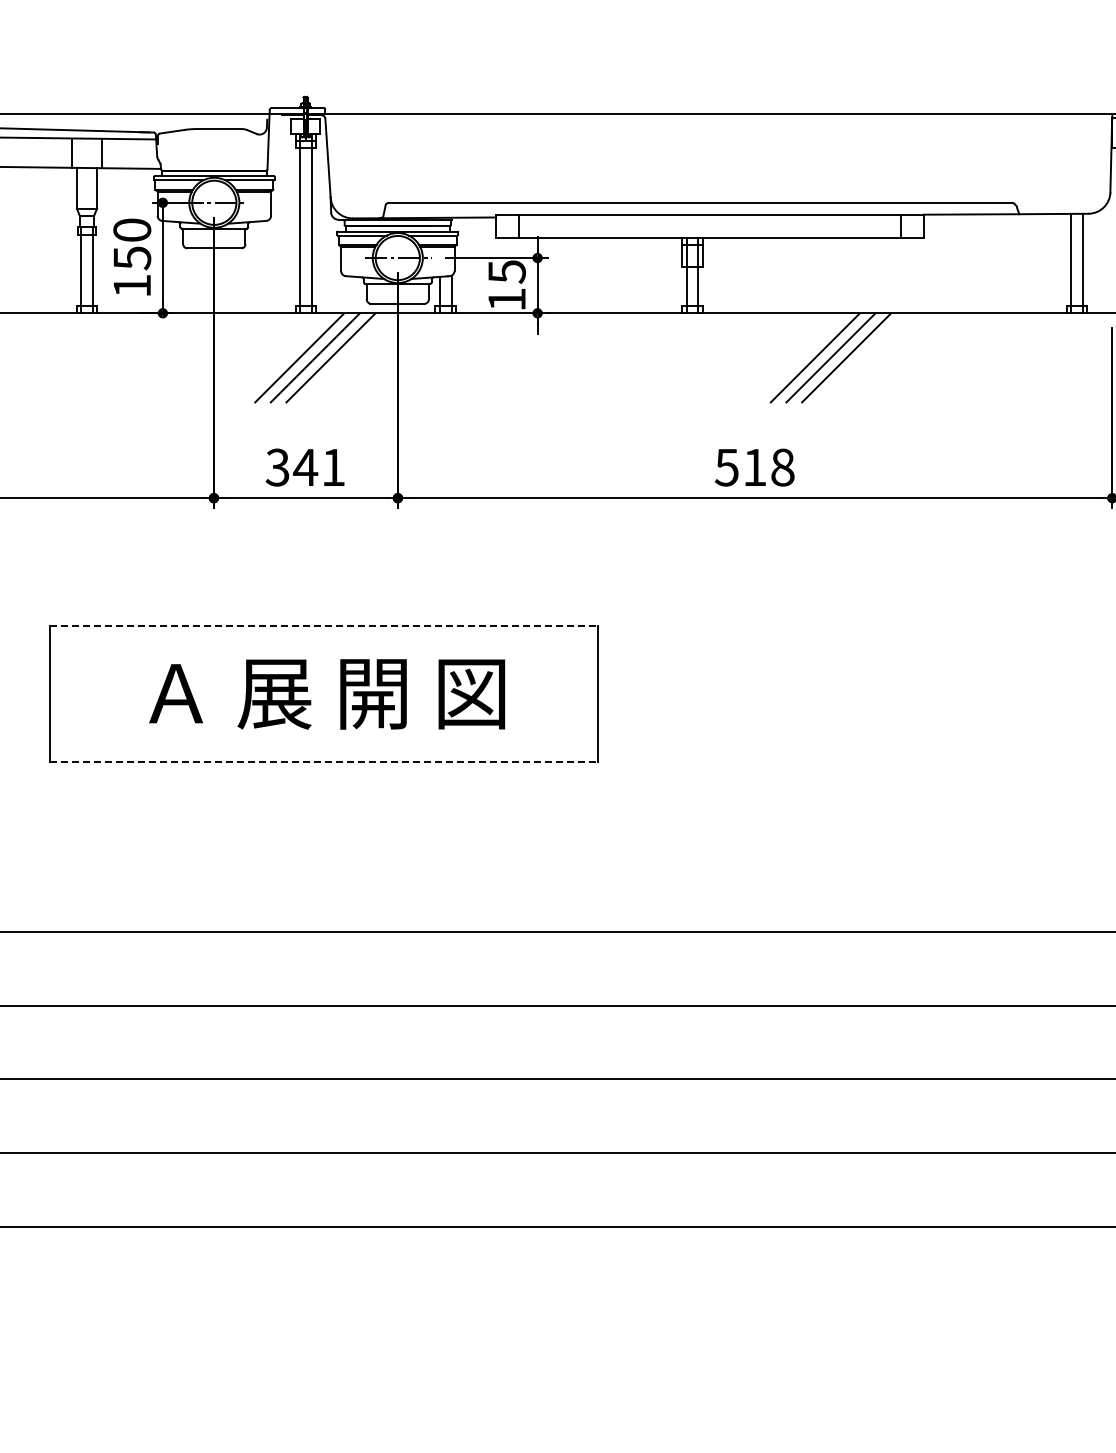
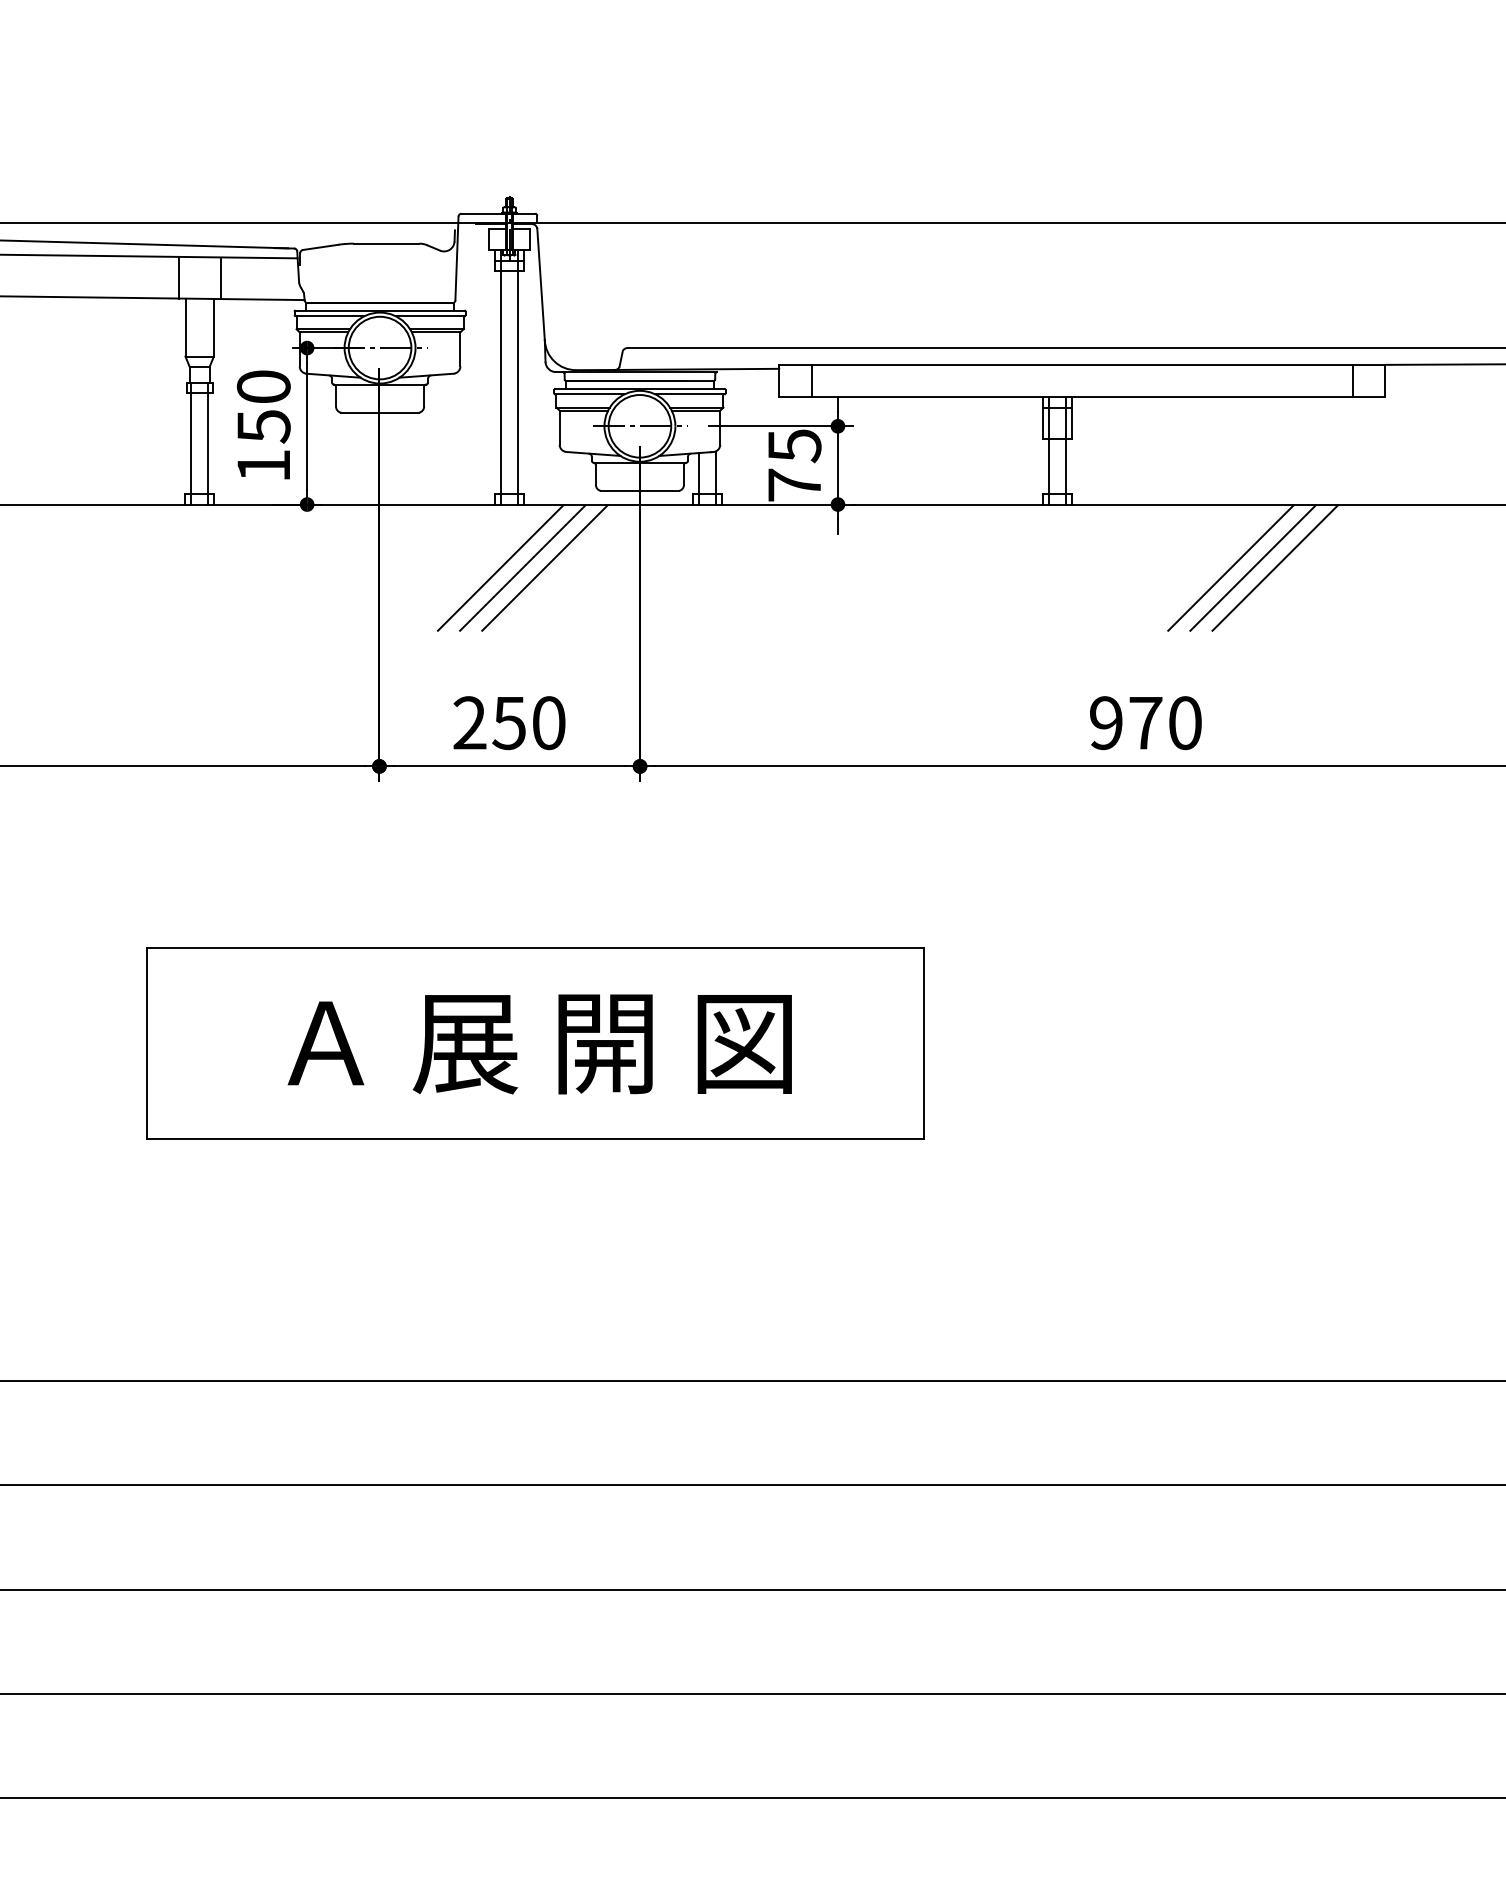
text: (506, 299) -> (793, 485), 15 -> 75
text: (305, 467) -> (509, 722), 341 -> 250
text: (754, 467) -> (1145, 722), 518 -> 970
line: (324, 626) -> (536, 948), dashed -> solid
line: (324, 761) -> (536, 1139), dashed -> solid

